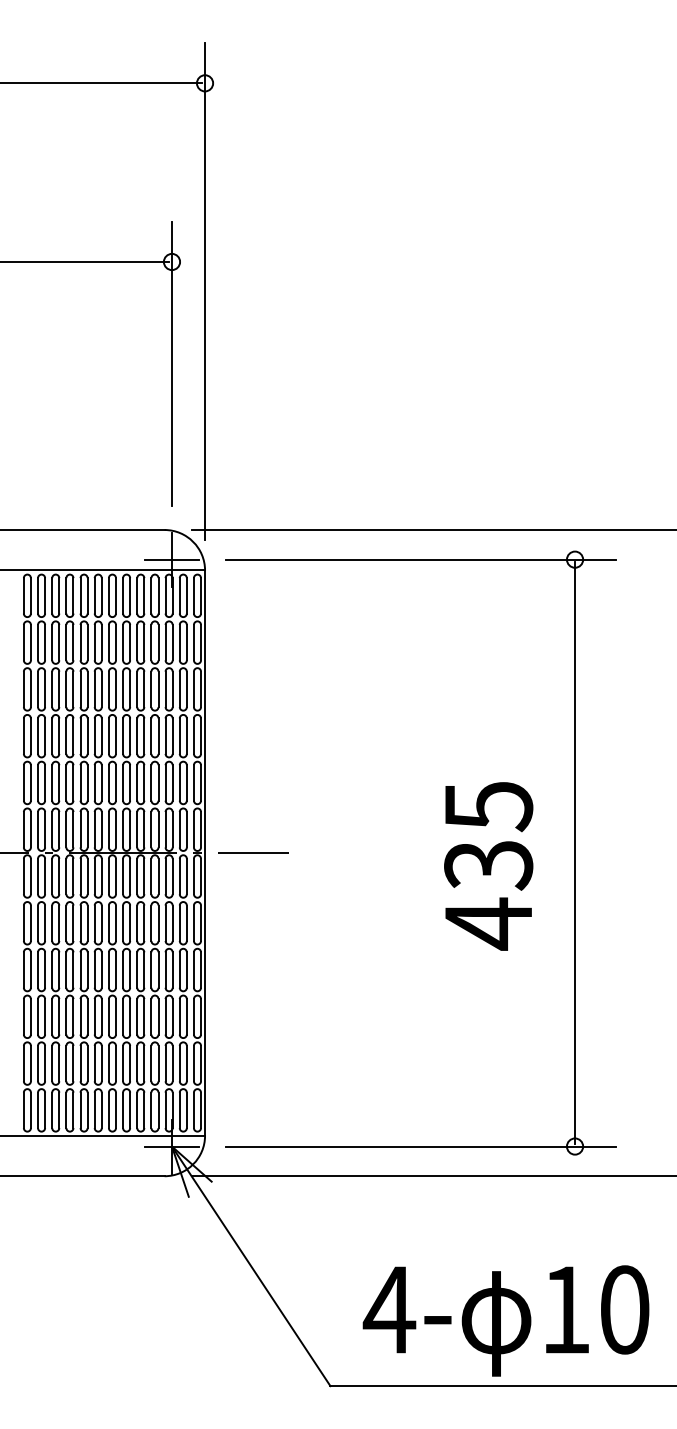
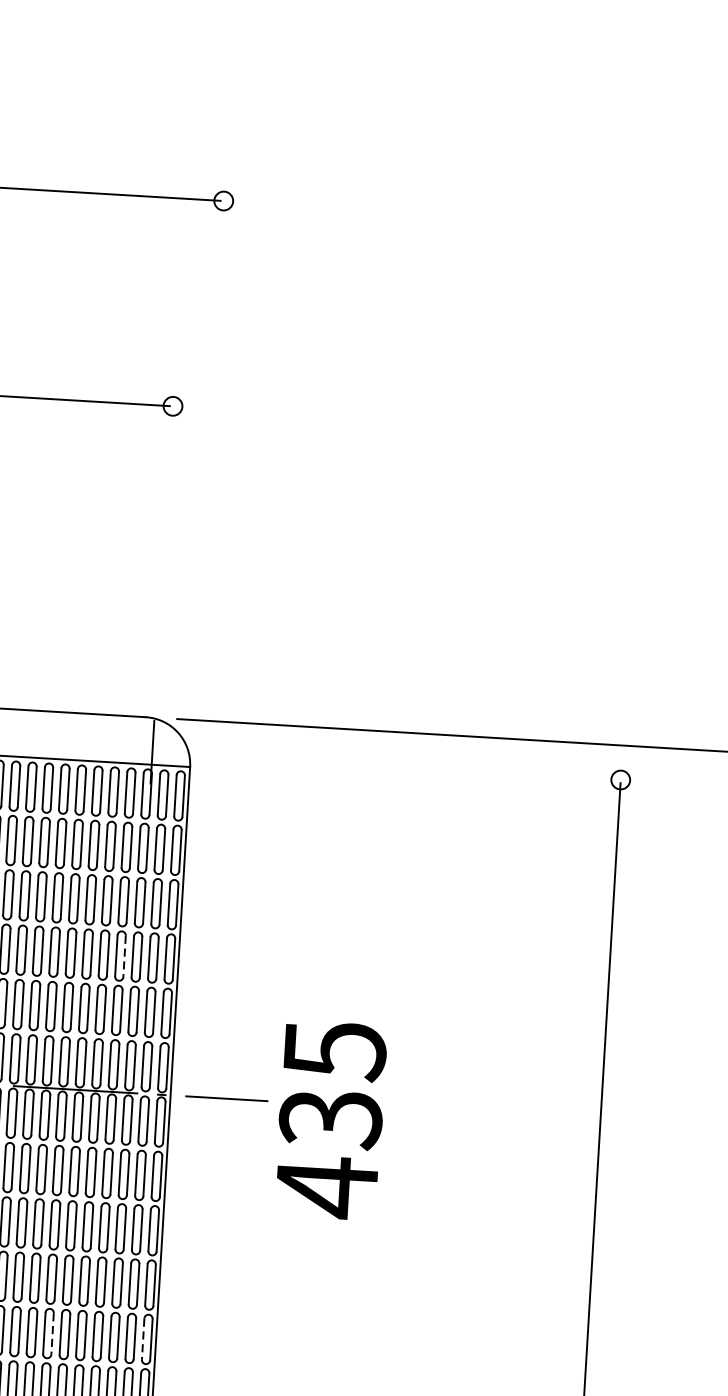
line: (205, 291) -> (209, 442), removed
line: (172, 363) -> (166, 524), removed
line: (171, 559) -> (151, 751), removed
line: (420, 559) -> (441, 769), removed
line: (158, 736) -> (124, 956), solid -> dashed
text: (488, 866) -> (330, 1120), moved
line: (115, 1063) -> (52, 1333), solid -> dashed
line: (193, 1063) -> (142, 1339), solid -> dashed

